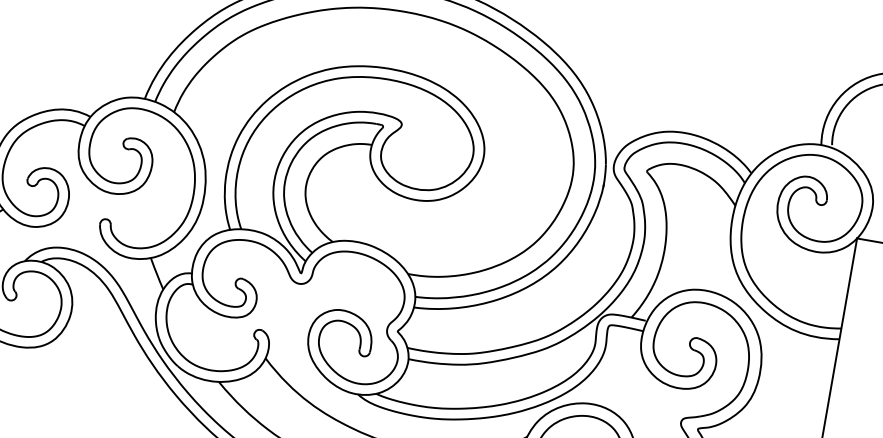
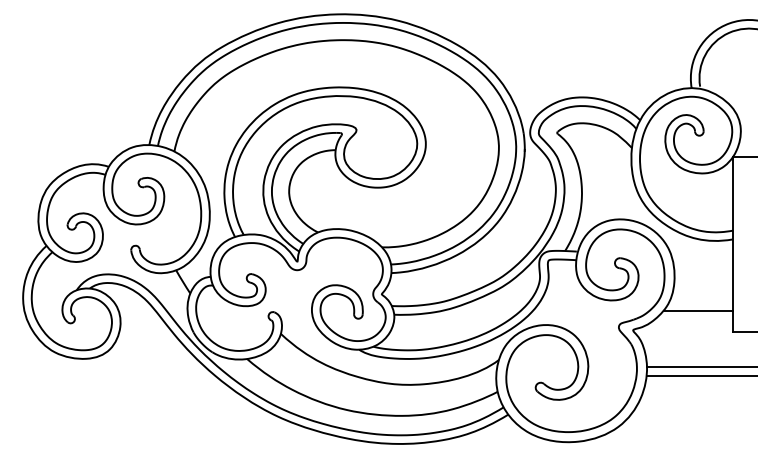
line: (780, 418) -> (697, 310), added

